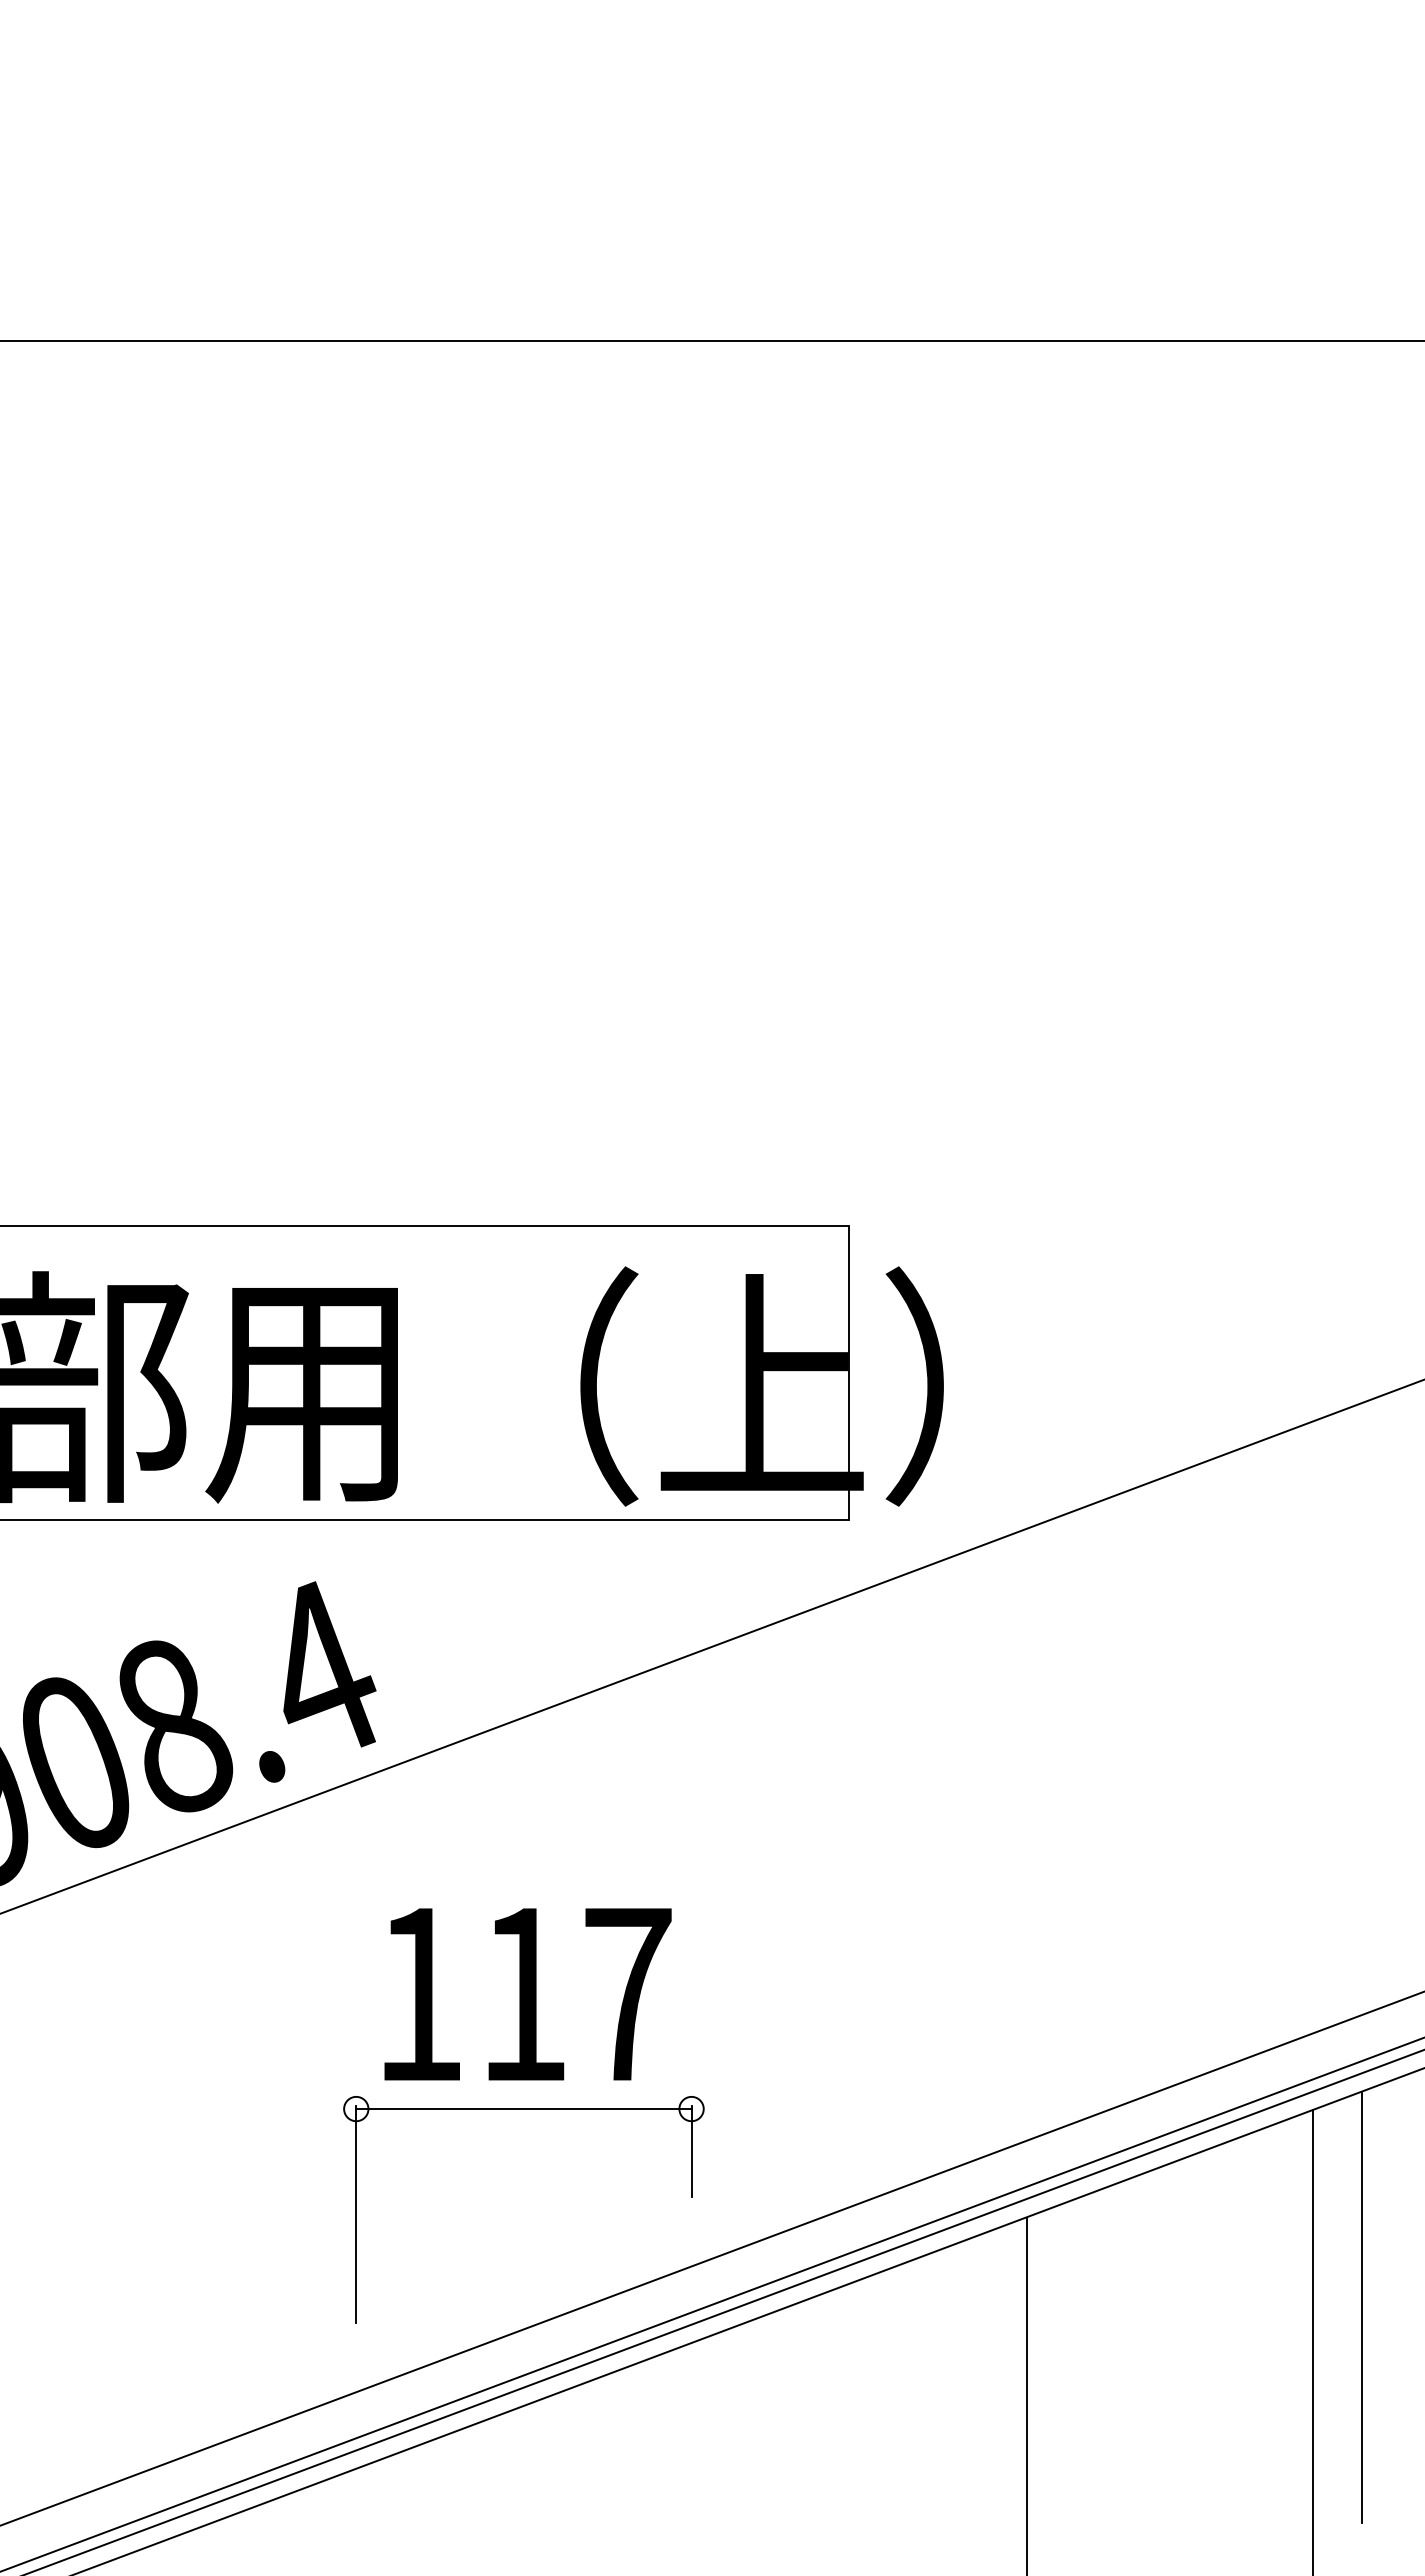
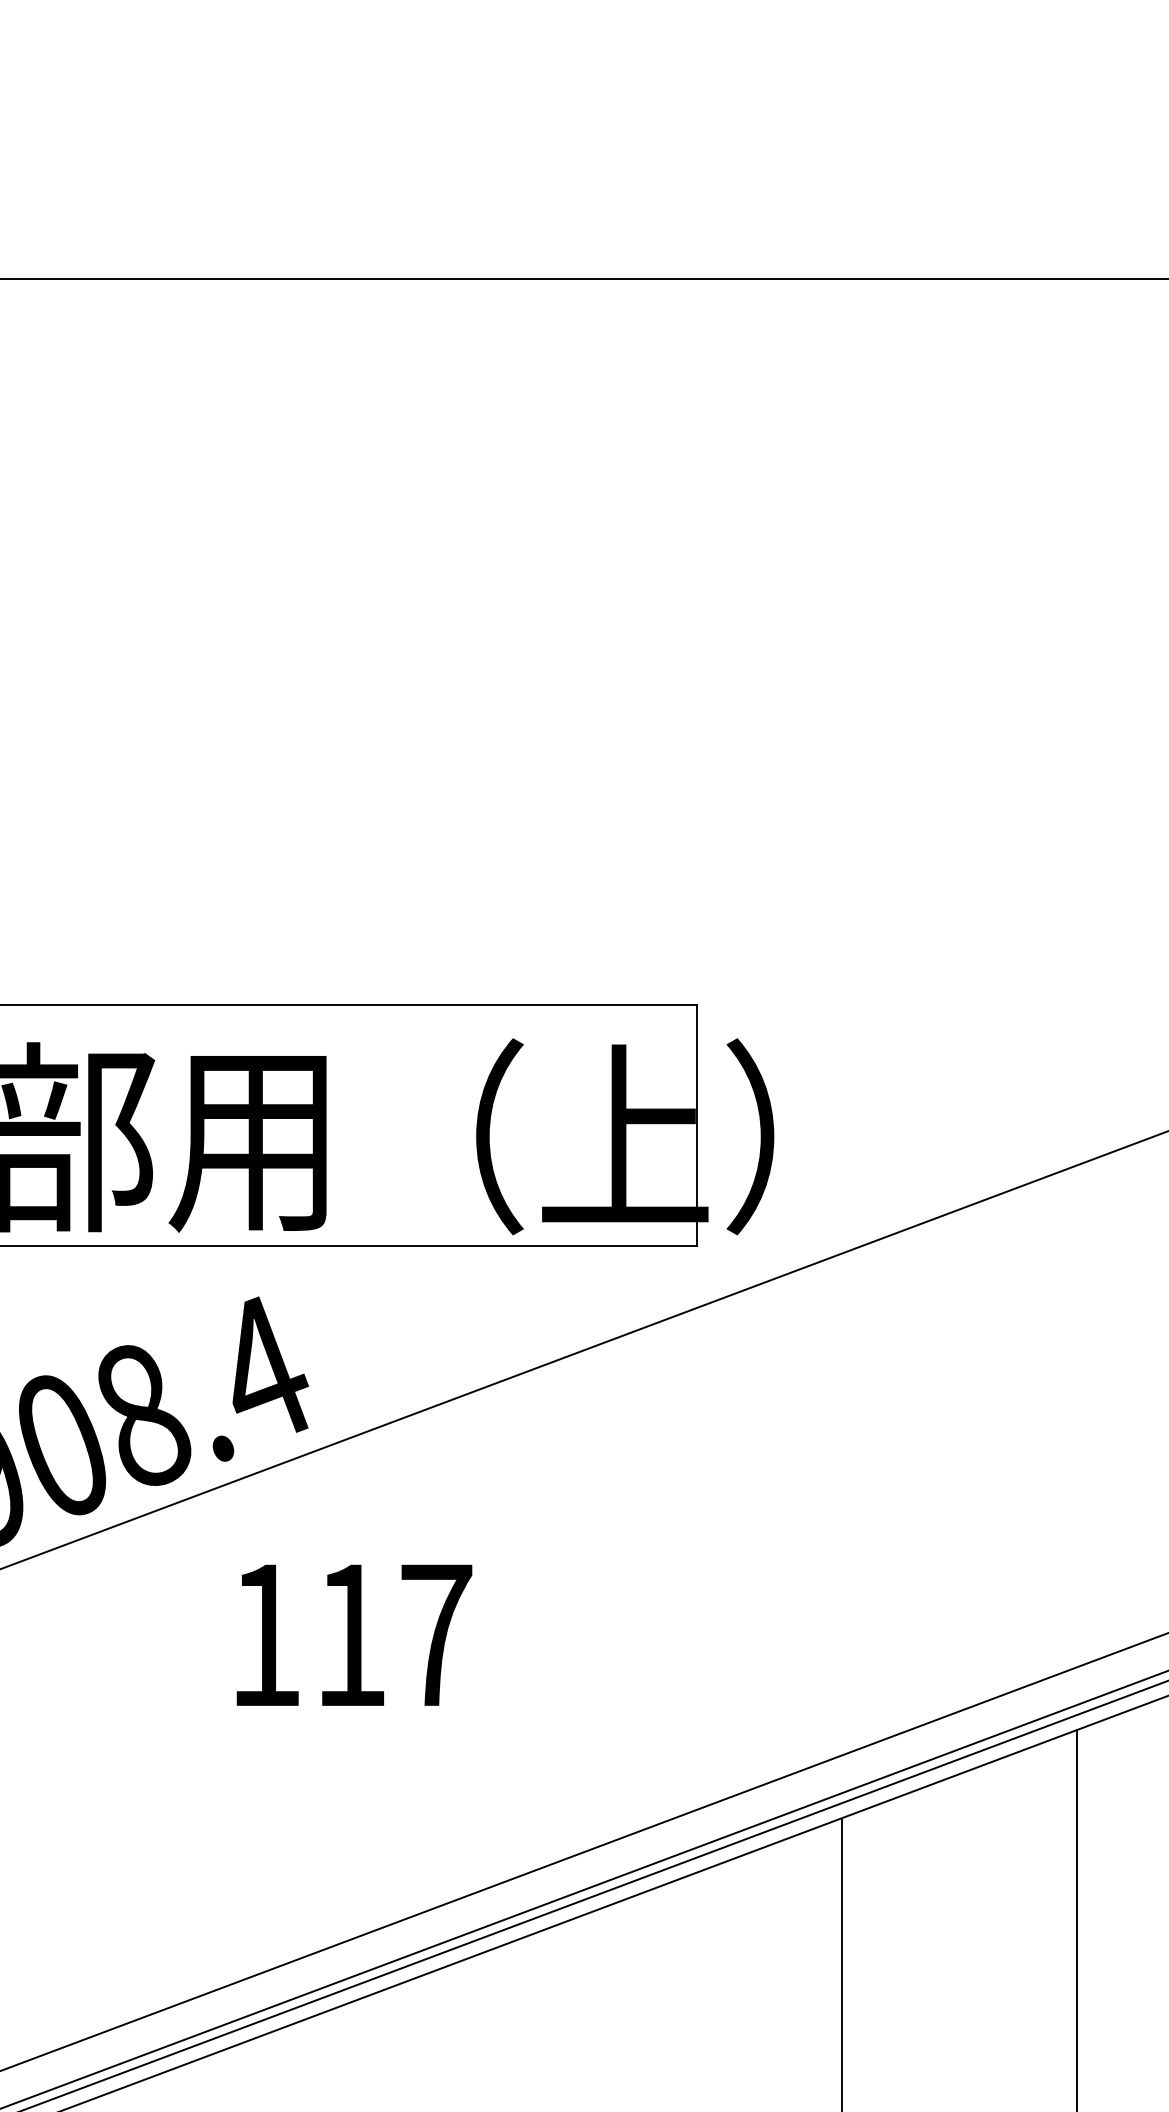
text: (527, 1994) -> (354, 1635), moved
part: (523, 2109) -> (429, 1729), removed
line: (1362, 2307) -> (1117, 1892), removed

